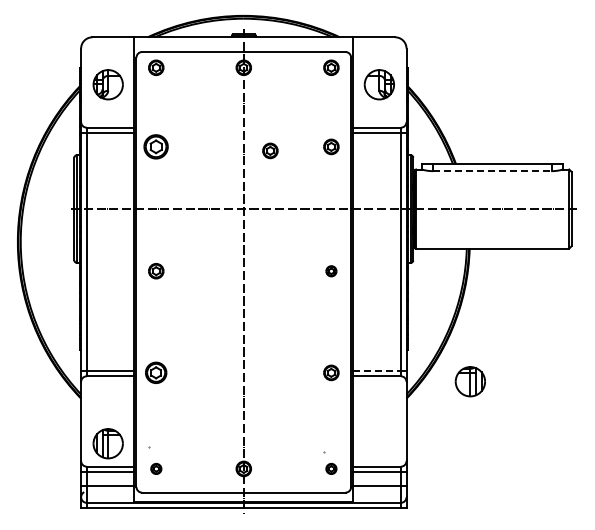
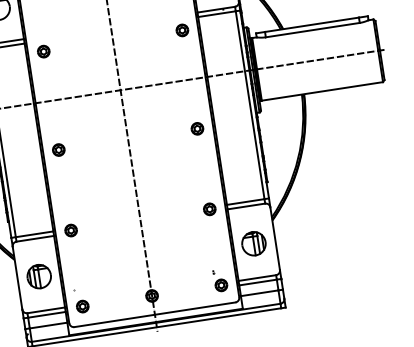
part: (156, 146) -> (43, 51), size x0.62
part: (270, 150) -> (134, 40), removed
line: (492, 171) -> (312, 30), dashed -> solid
part: (331, 271) -> (197, 129), size x1.43
line: (377, 370) -> (245, 201), dashed -> solid
part: (156, 372) -> (71, 230), size x0.71
part: (469, 381) -> (253, 243), moved
part: (107, 443) -> (38, 276), moved
part: (156, 468) -> (82, 306), size x1.43
part: (331, 468) -> (221, 285), size x1.43

